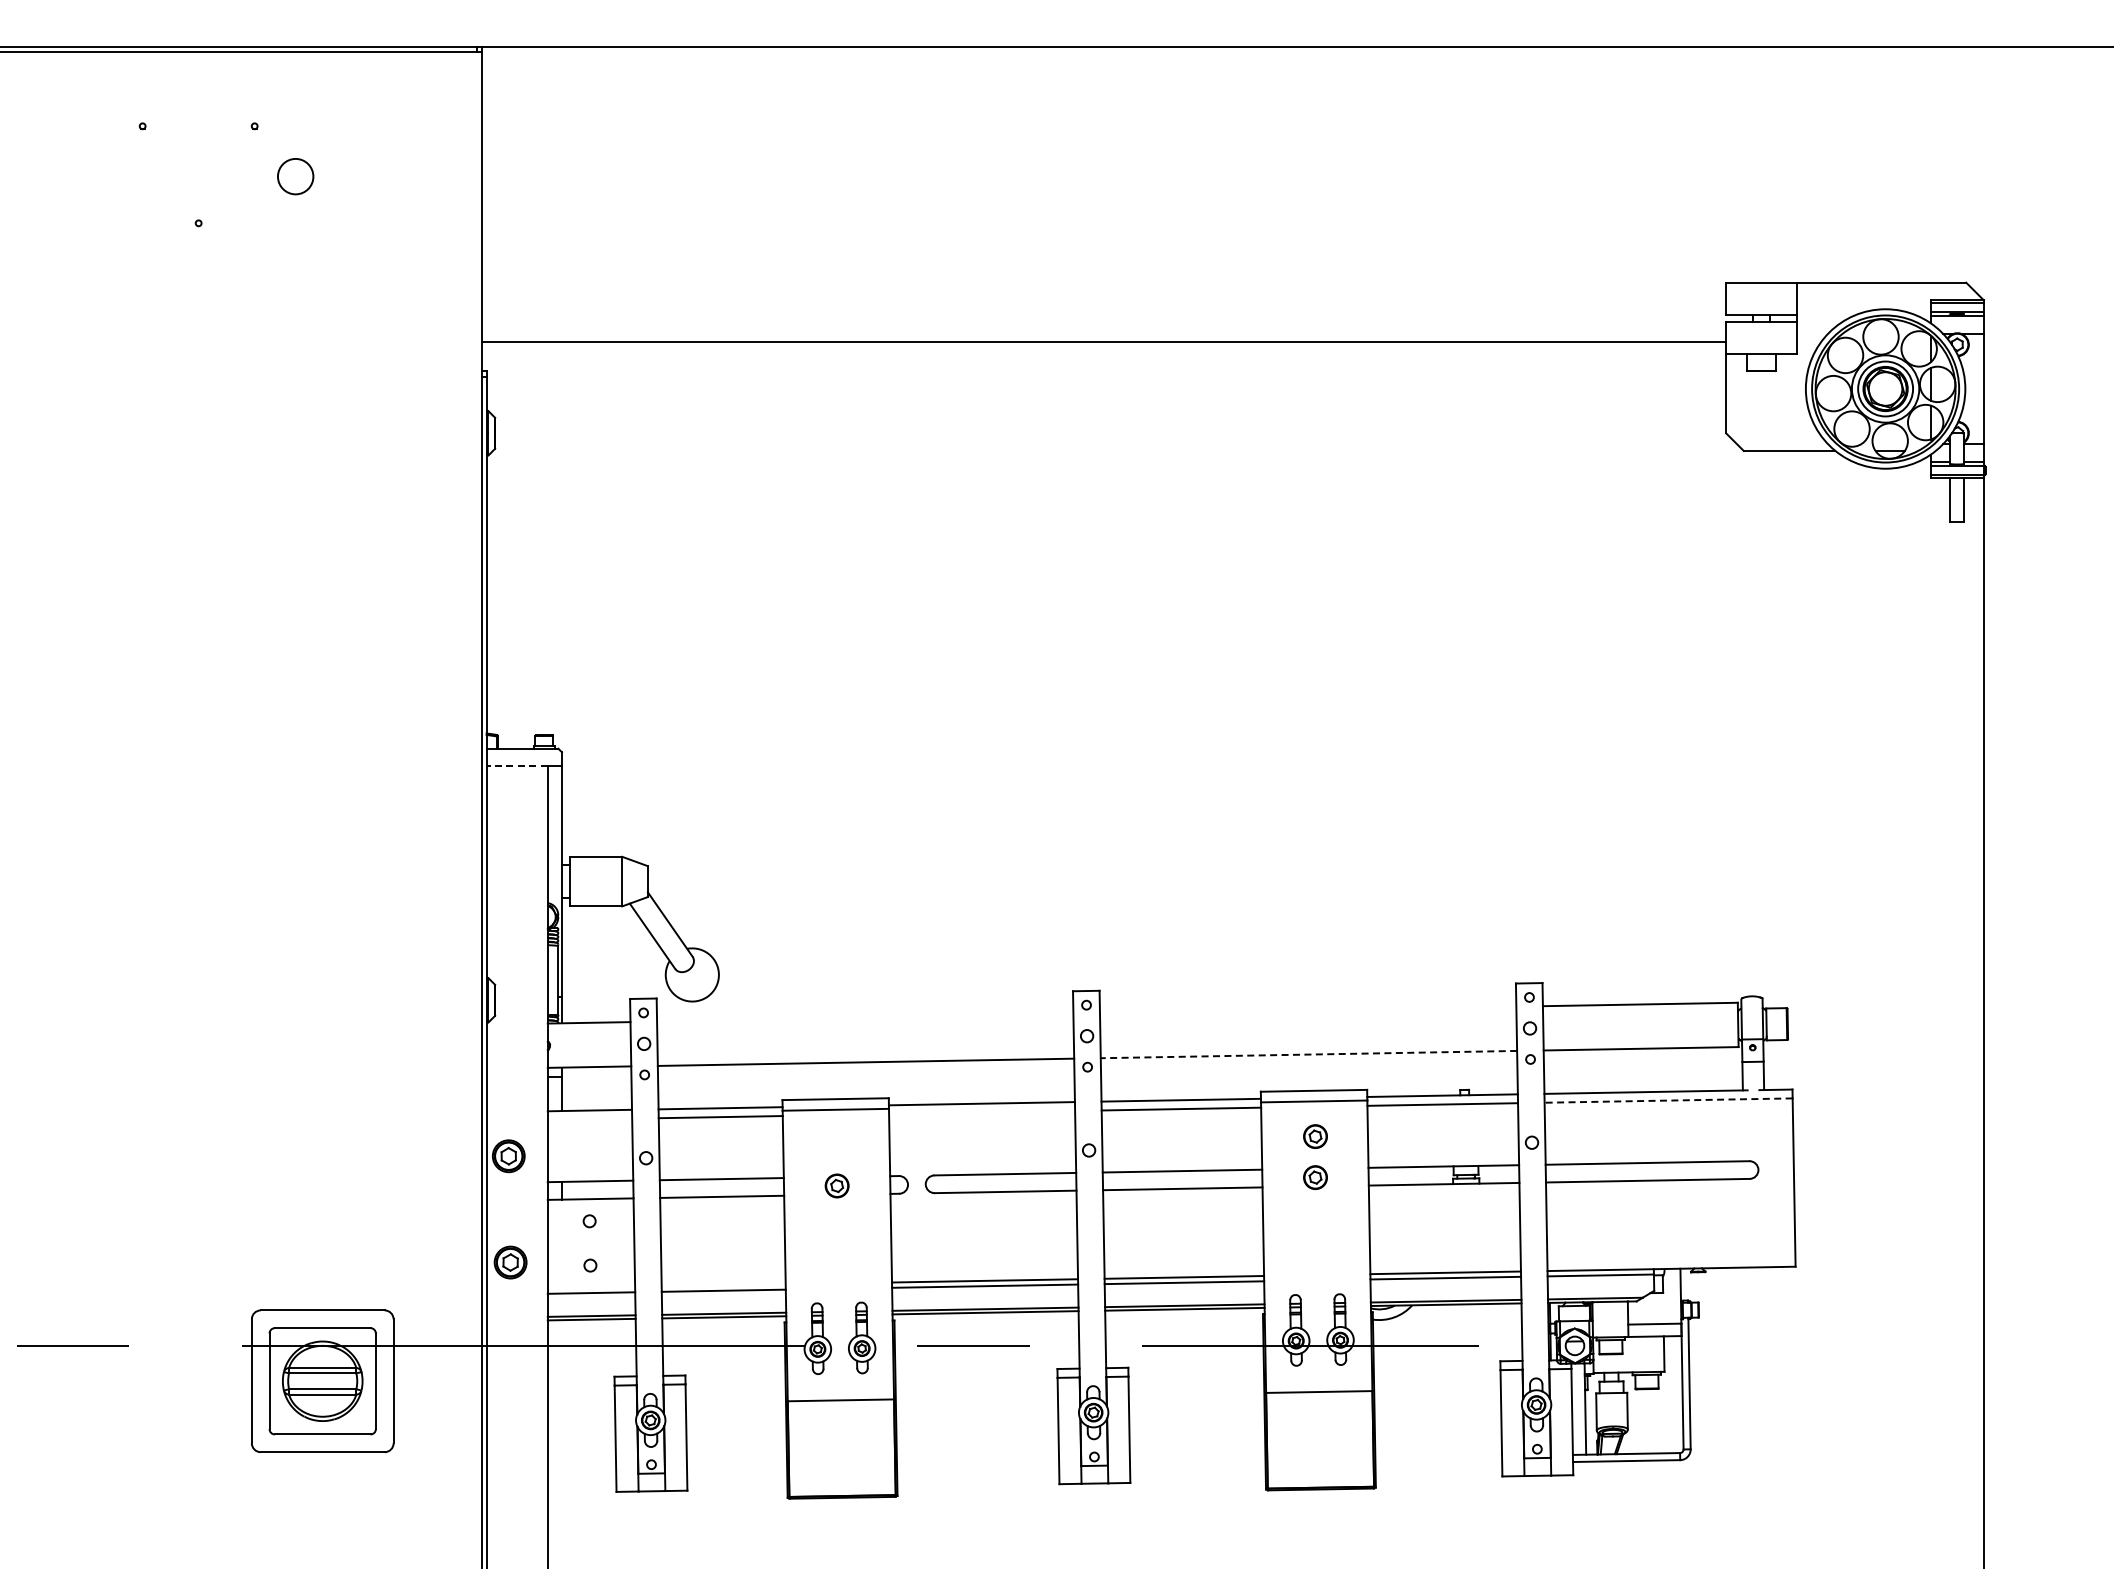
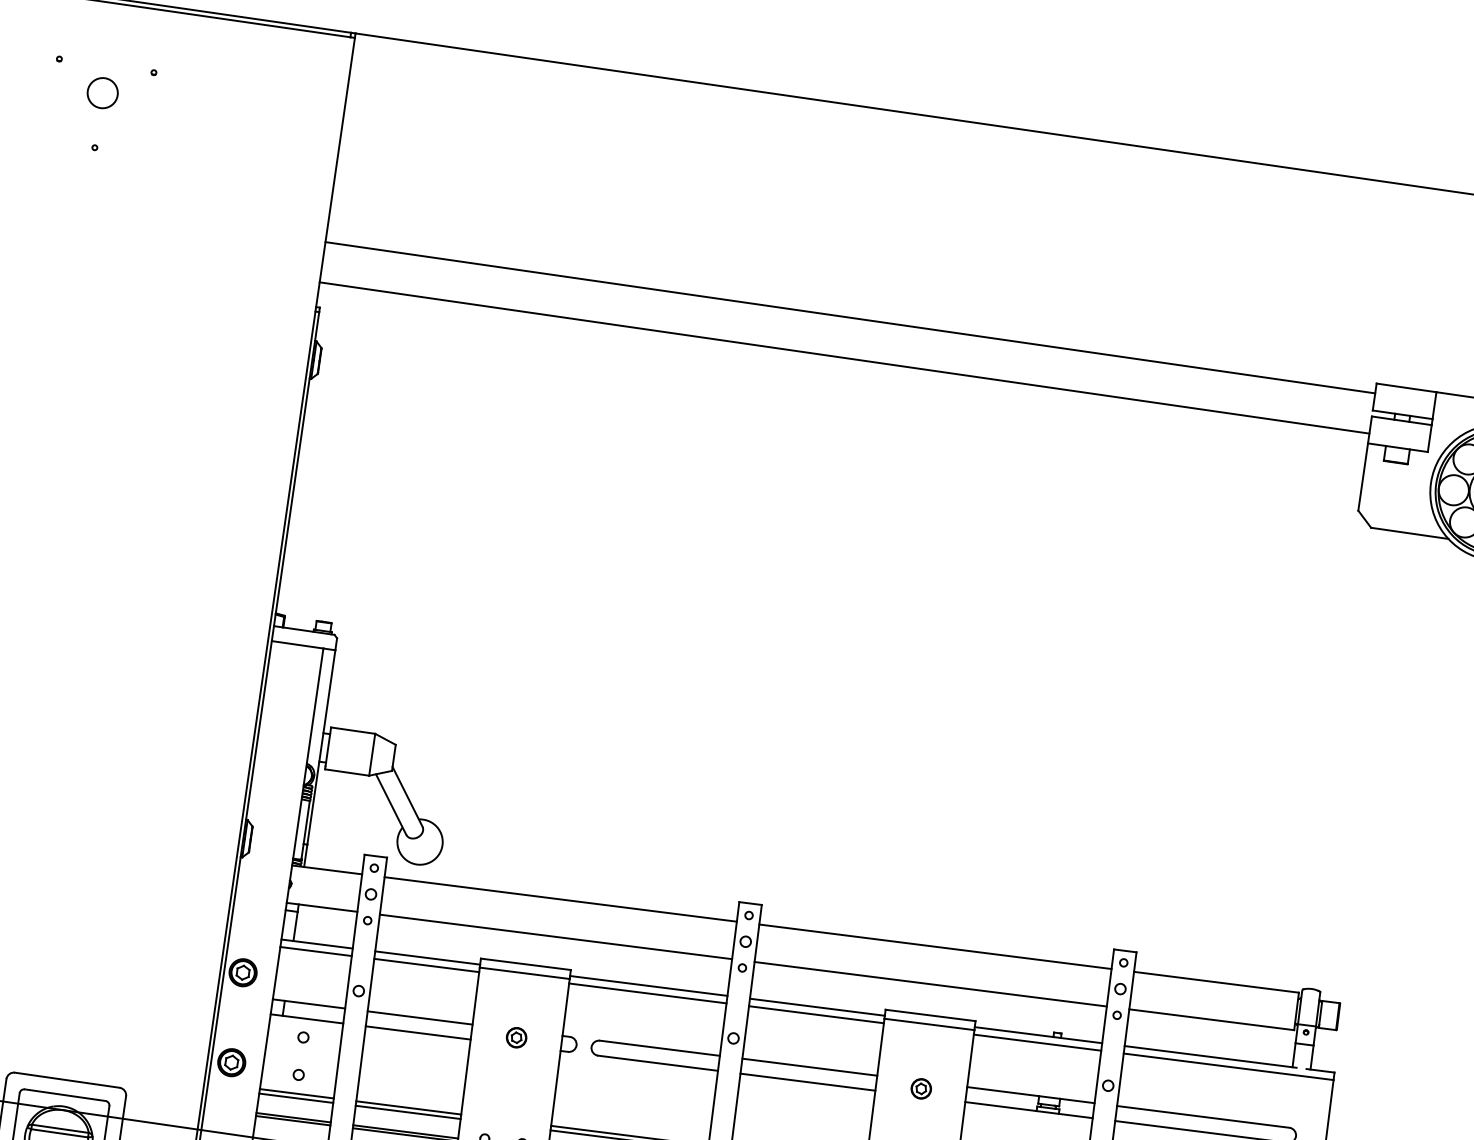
circle: (295, 176) -> (102, 93), moved
line: (1104, 294) -> (850, 317), added
line: (517, 766) -> (297, 644), dashed -> solid
line: (1308, 1009) -> (935, 946), added
line: (865, 1017) -> (561, 899), added
line: (1308, 1054) -> (930, 984), dashed -> solid
line: (1668, 1100) -> (1228, 1066), dashed -> solid
line: (982, 1112) -> (648, 993), added
line: (589, 1119) -> (315, 951), added
part: (1315, 1136) -> (926, 1054), removed
line: (723, 1285) -> (408, 1107), added
line: (591, 1287) -> (296, 1093), added

